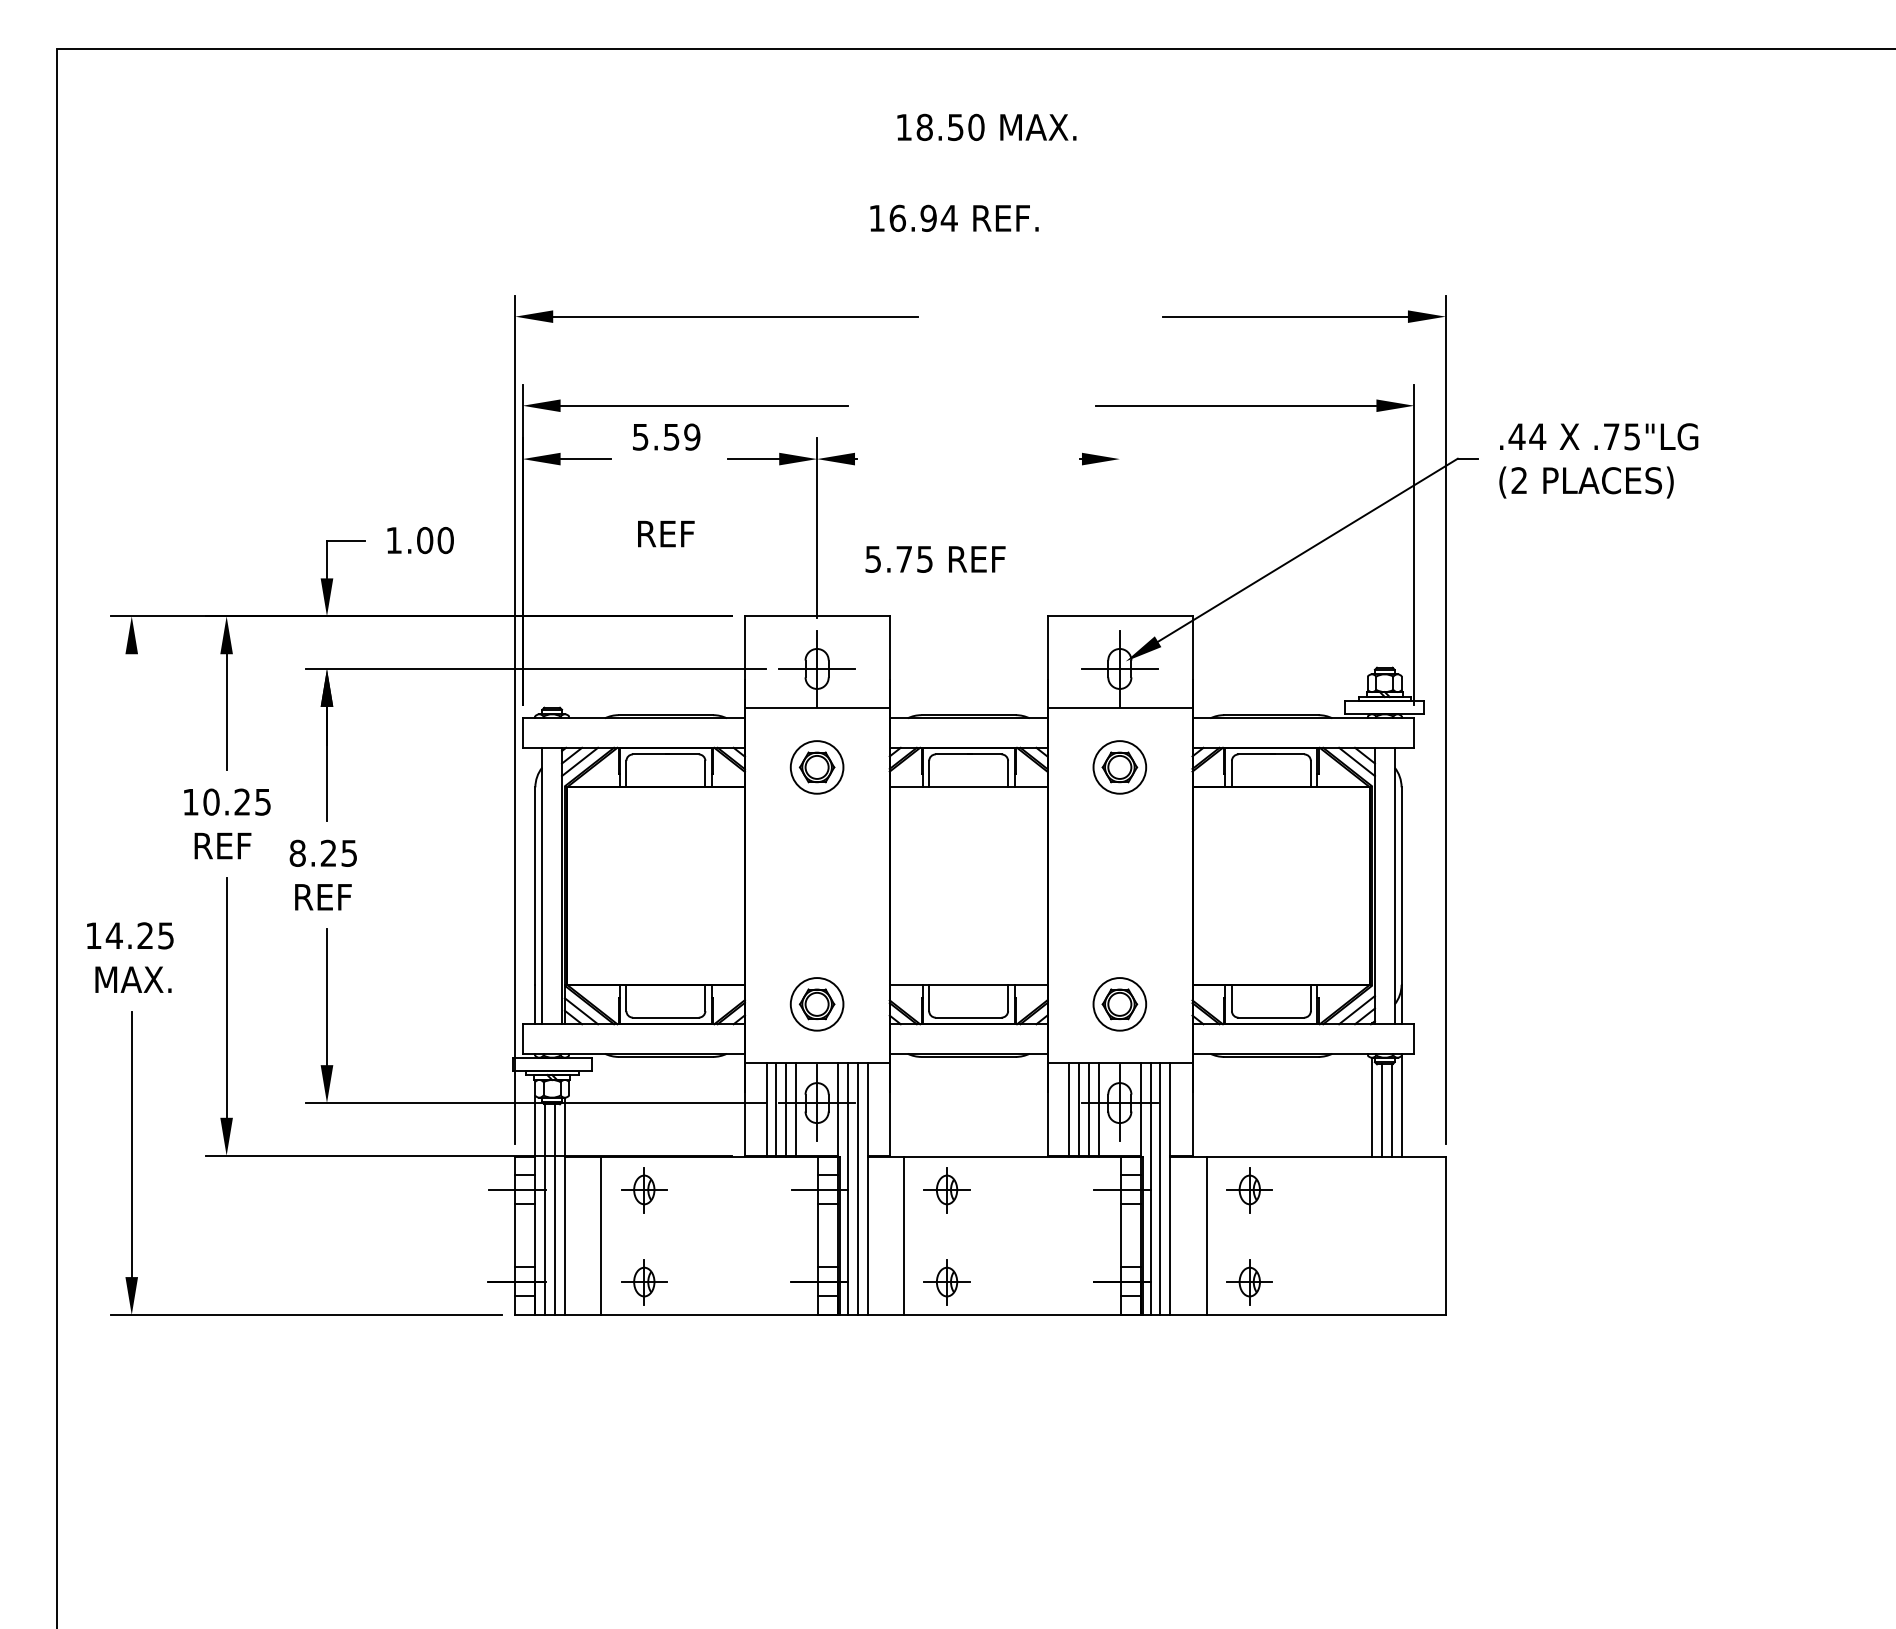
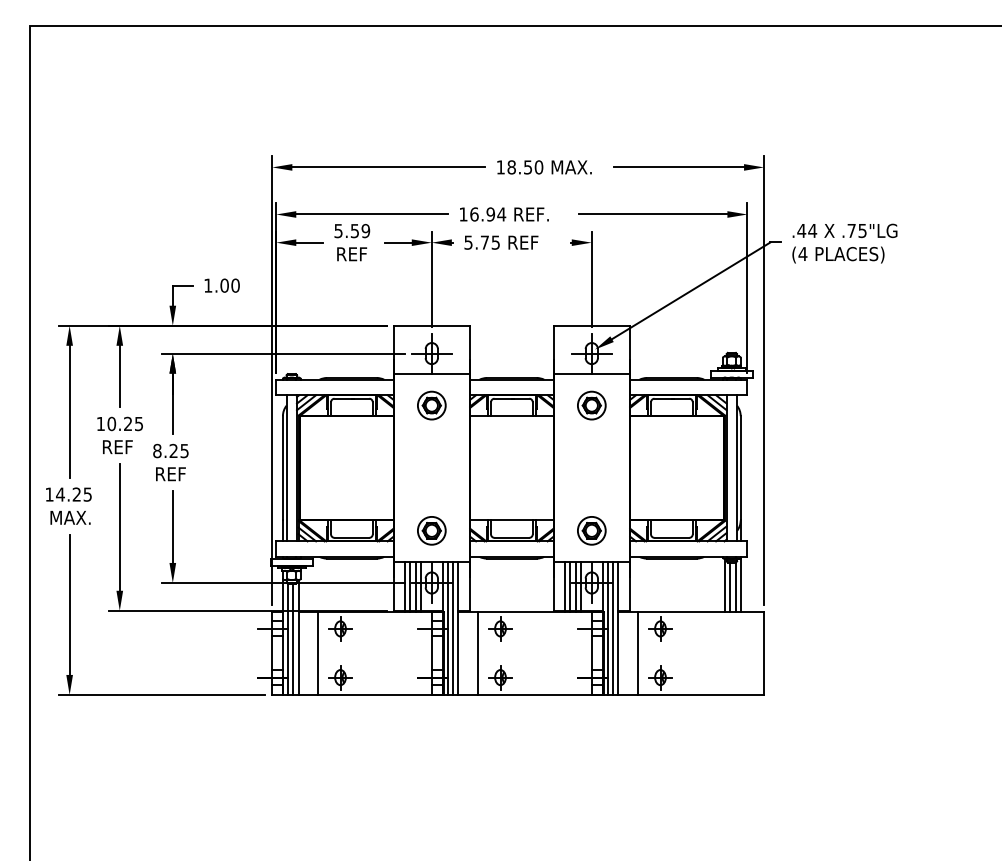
text: (986, 127) -> (544, 167), moved
text: (954, 218) -> (504, 214), moved
text: (1518, 479) -> (802, 253), (2 -> (4
line: (1119, 526) -> (591, 278), added
text: (666, 534) -> (352, 254), moved
text: (935, 559) -> (501, 242), moved
line: (131, 778) -> (69, 411), added

